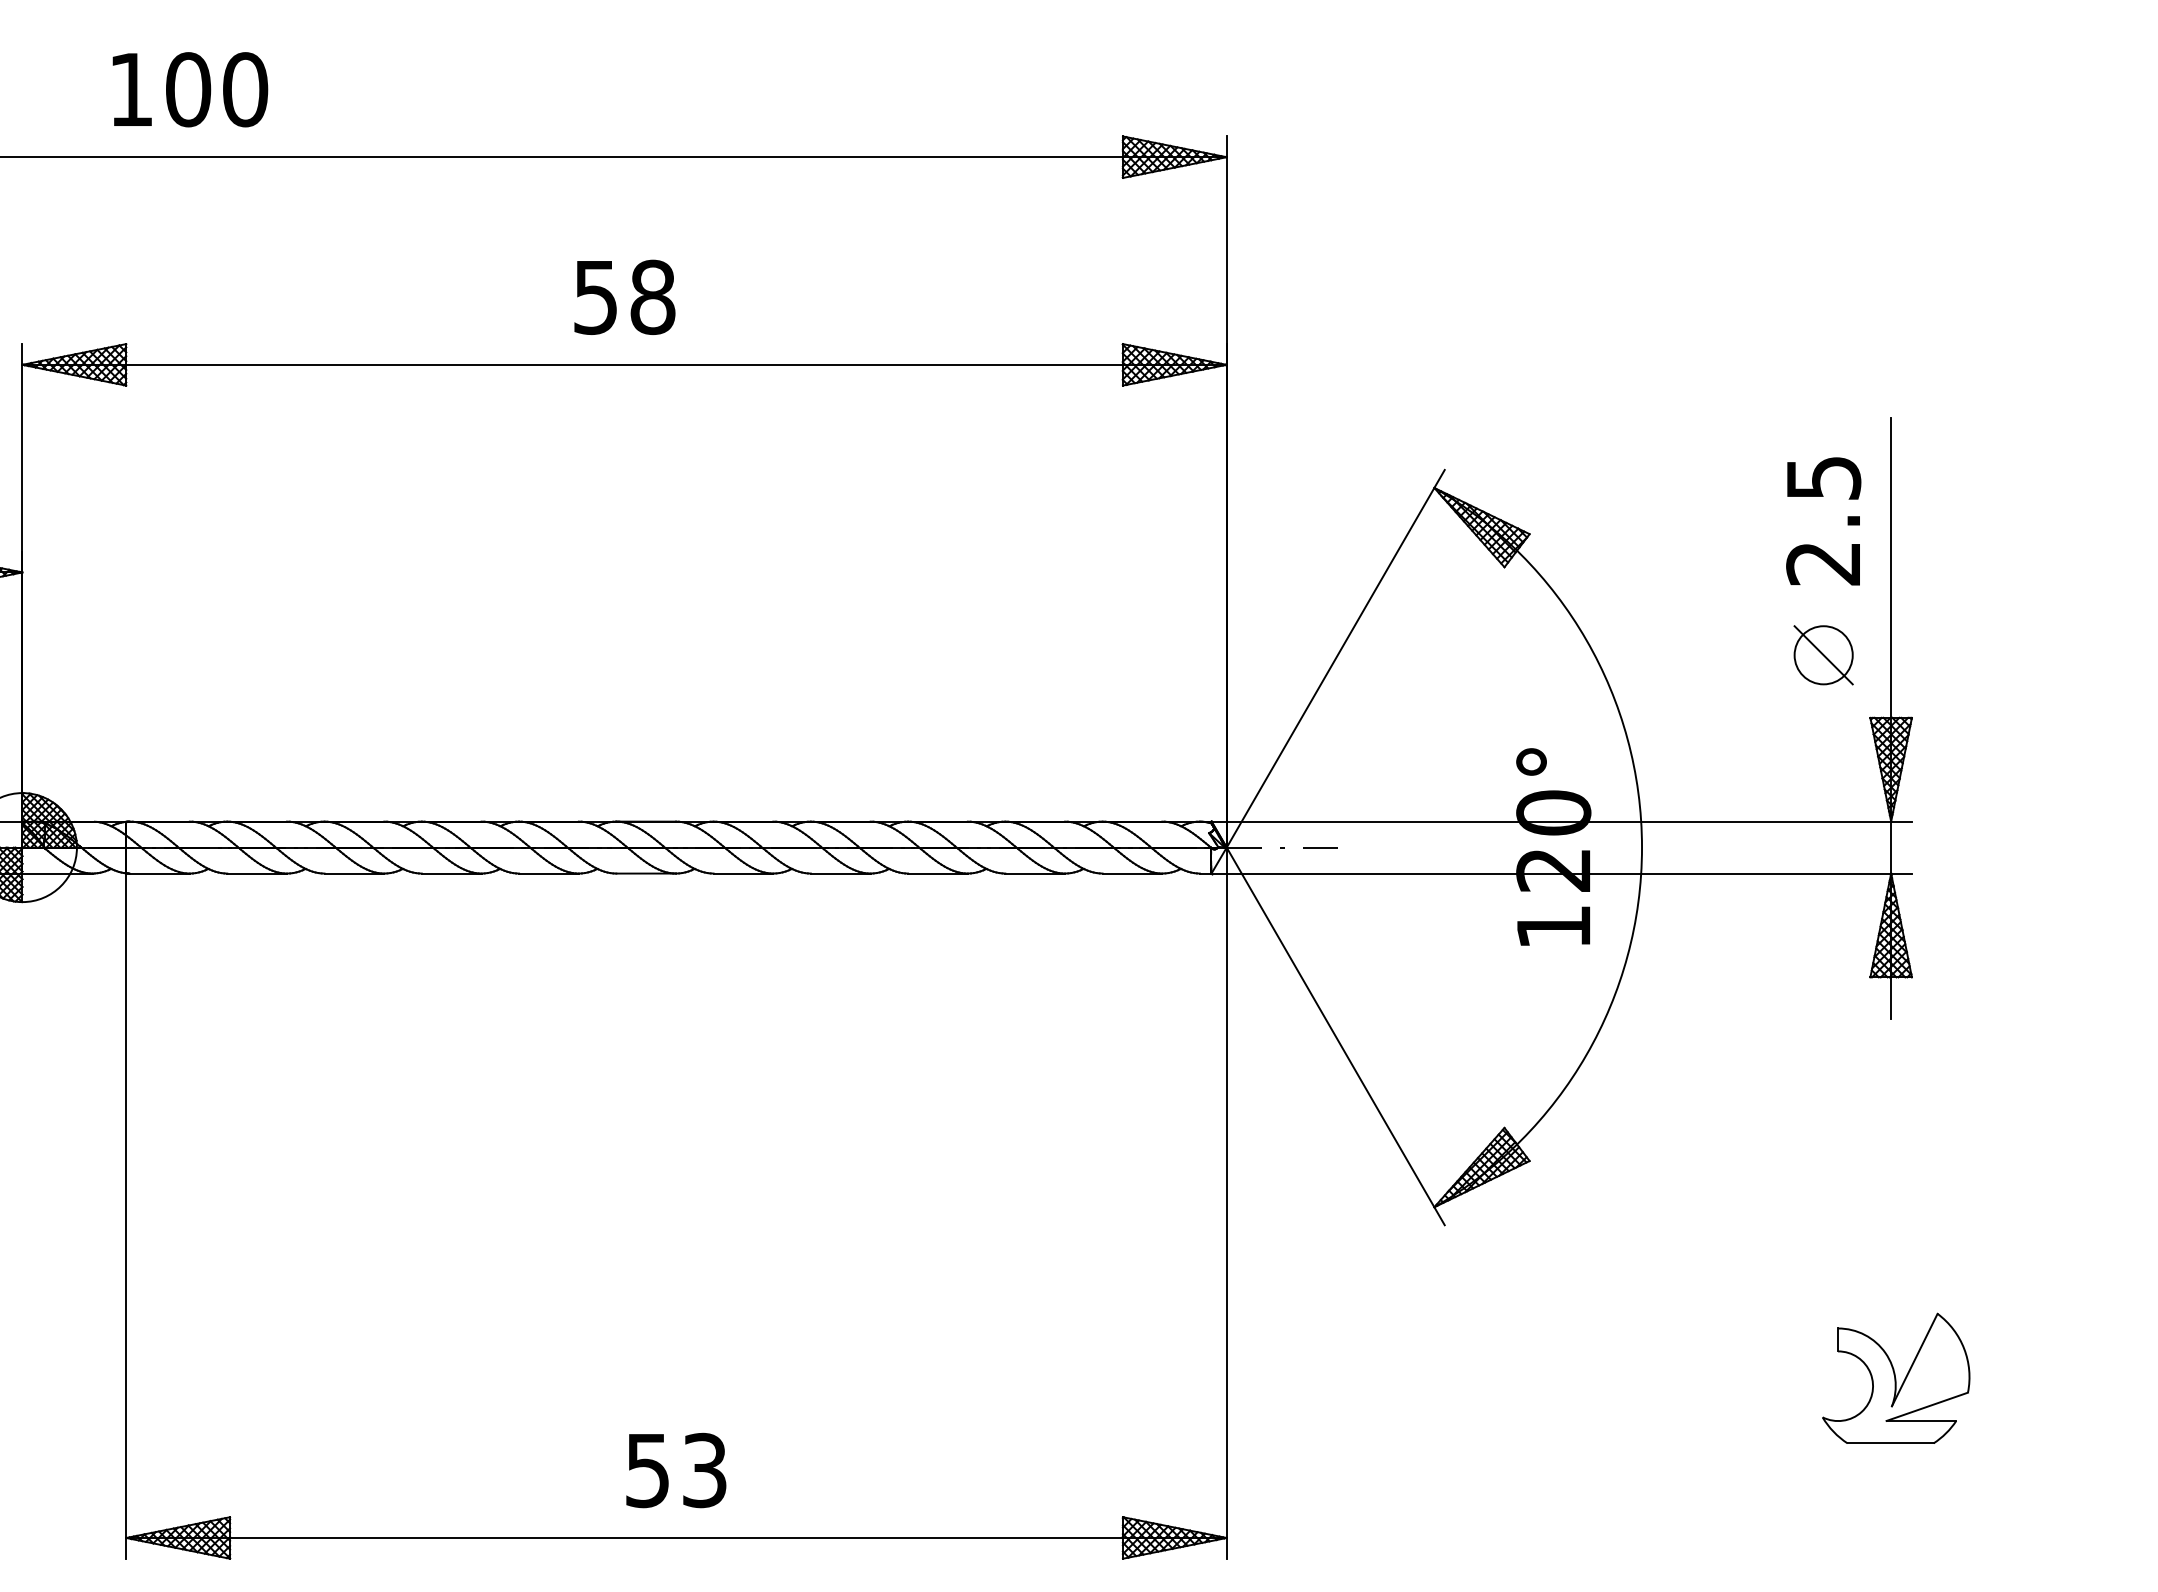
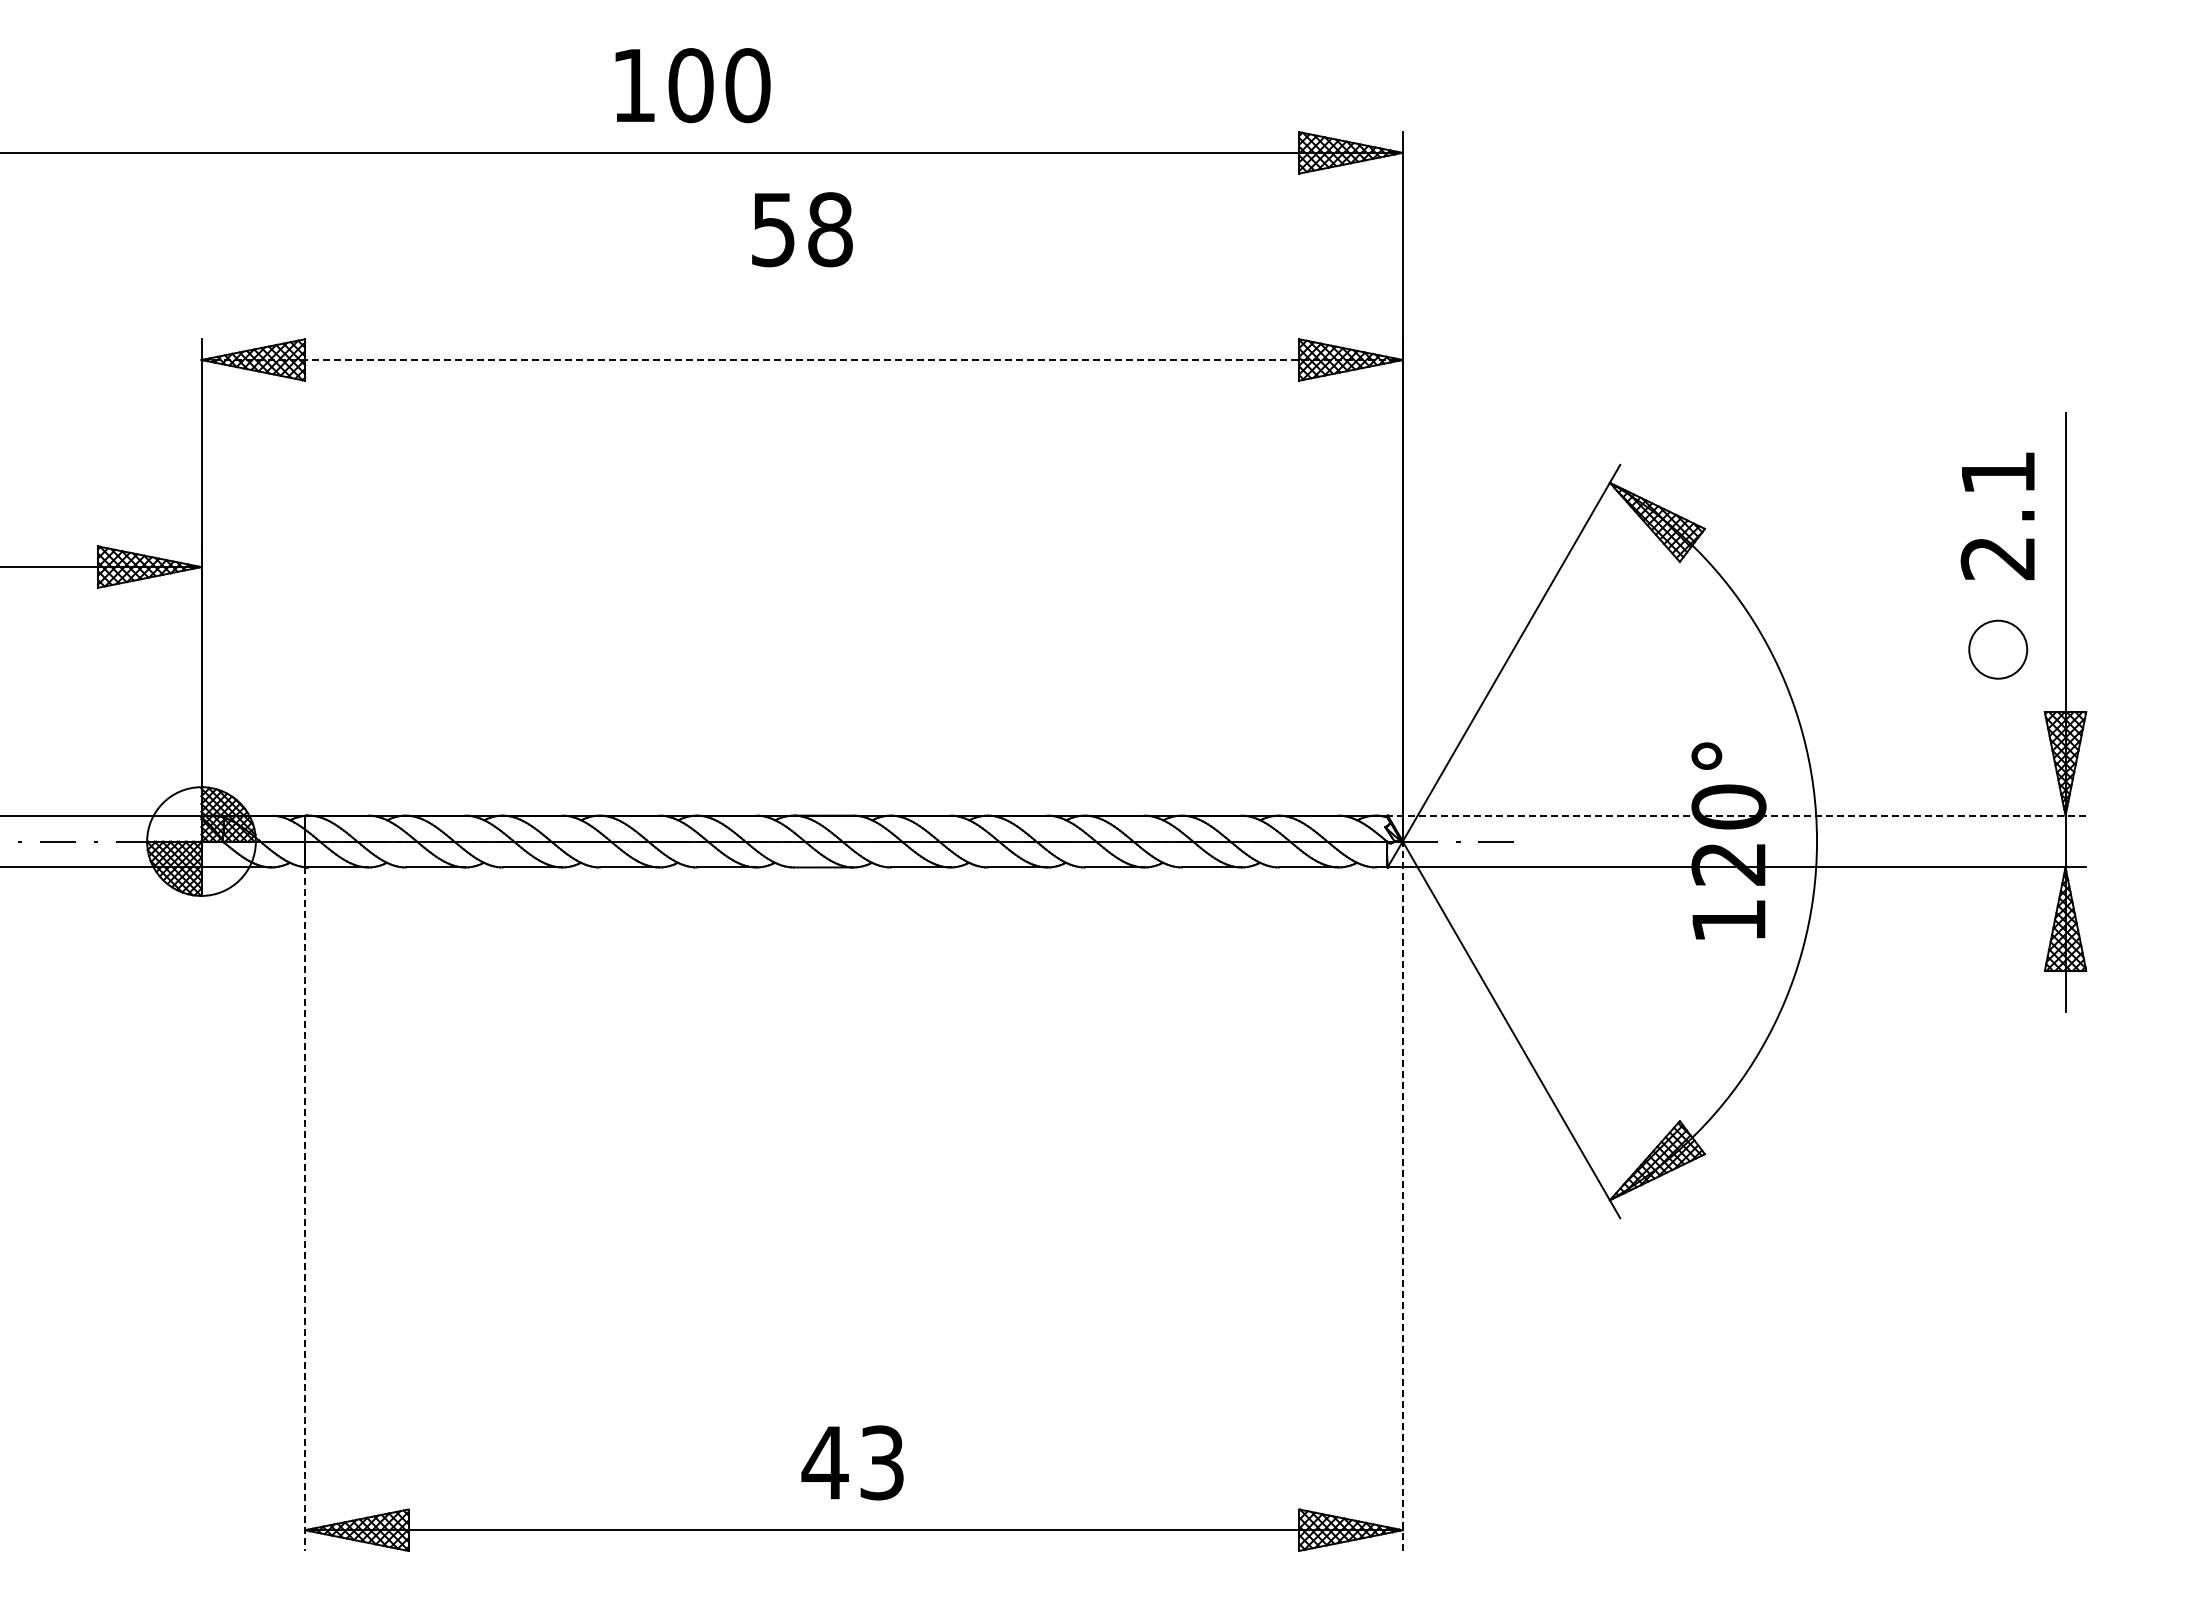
text: (189, 89) -> (692, 85), moved
text: (624, 297) -> (802, 229), moved
line: (624, 365) -> (802, 360), solid -> dashed
text: (1823, 478) -> (1998, 473), 2.5 -> 2.1
line: (1823, 655) -> (1998, 649), removed
line: (1561, 821) -> (1736, 815), solid -> dashed
line: (1226, 1203) -> (1402, 1196), solid -> dashed
line: (126, 1216) -> (305, 1209), solid -> dashed
part: (1896, 1377) -> (2070, 1370), removed
text: (647, 1471) -> (824, 1463), 53 -> 43

